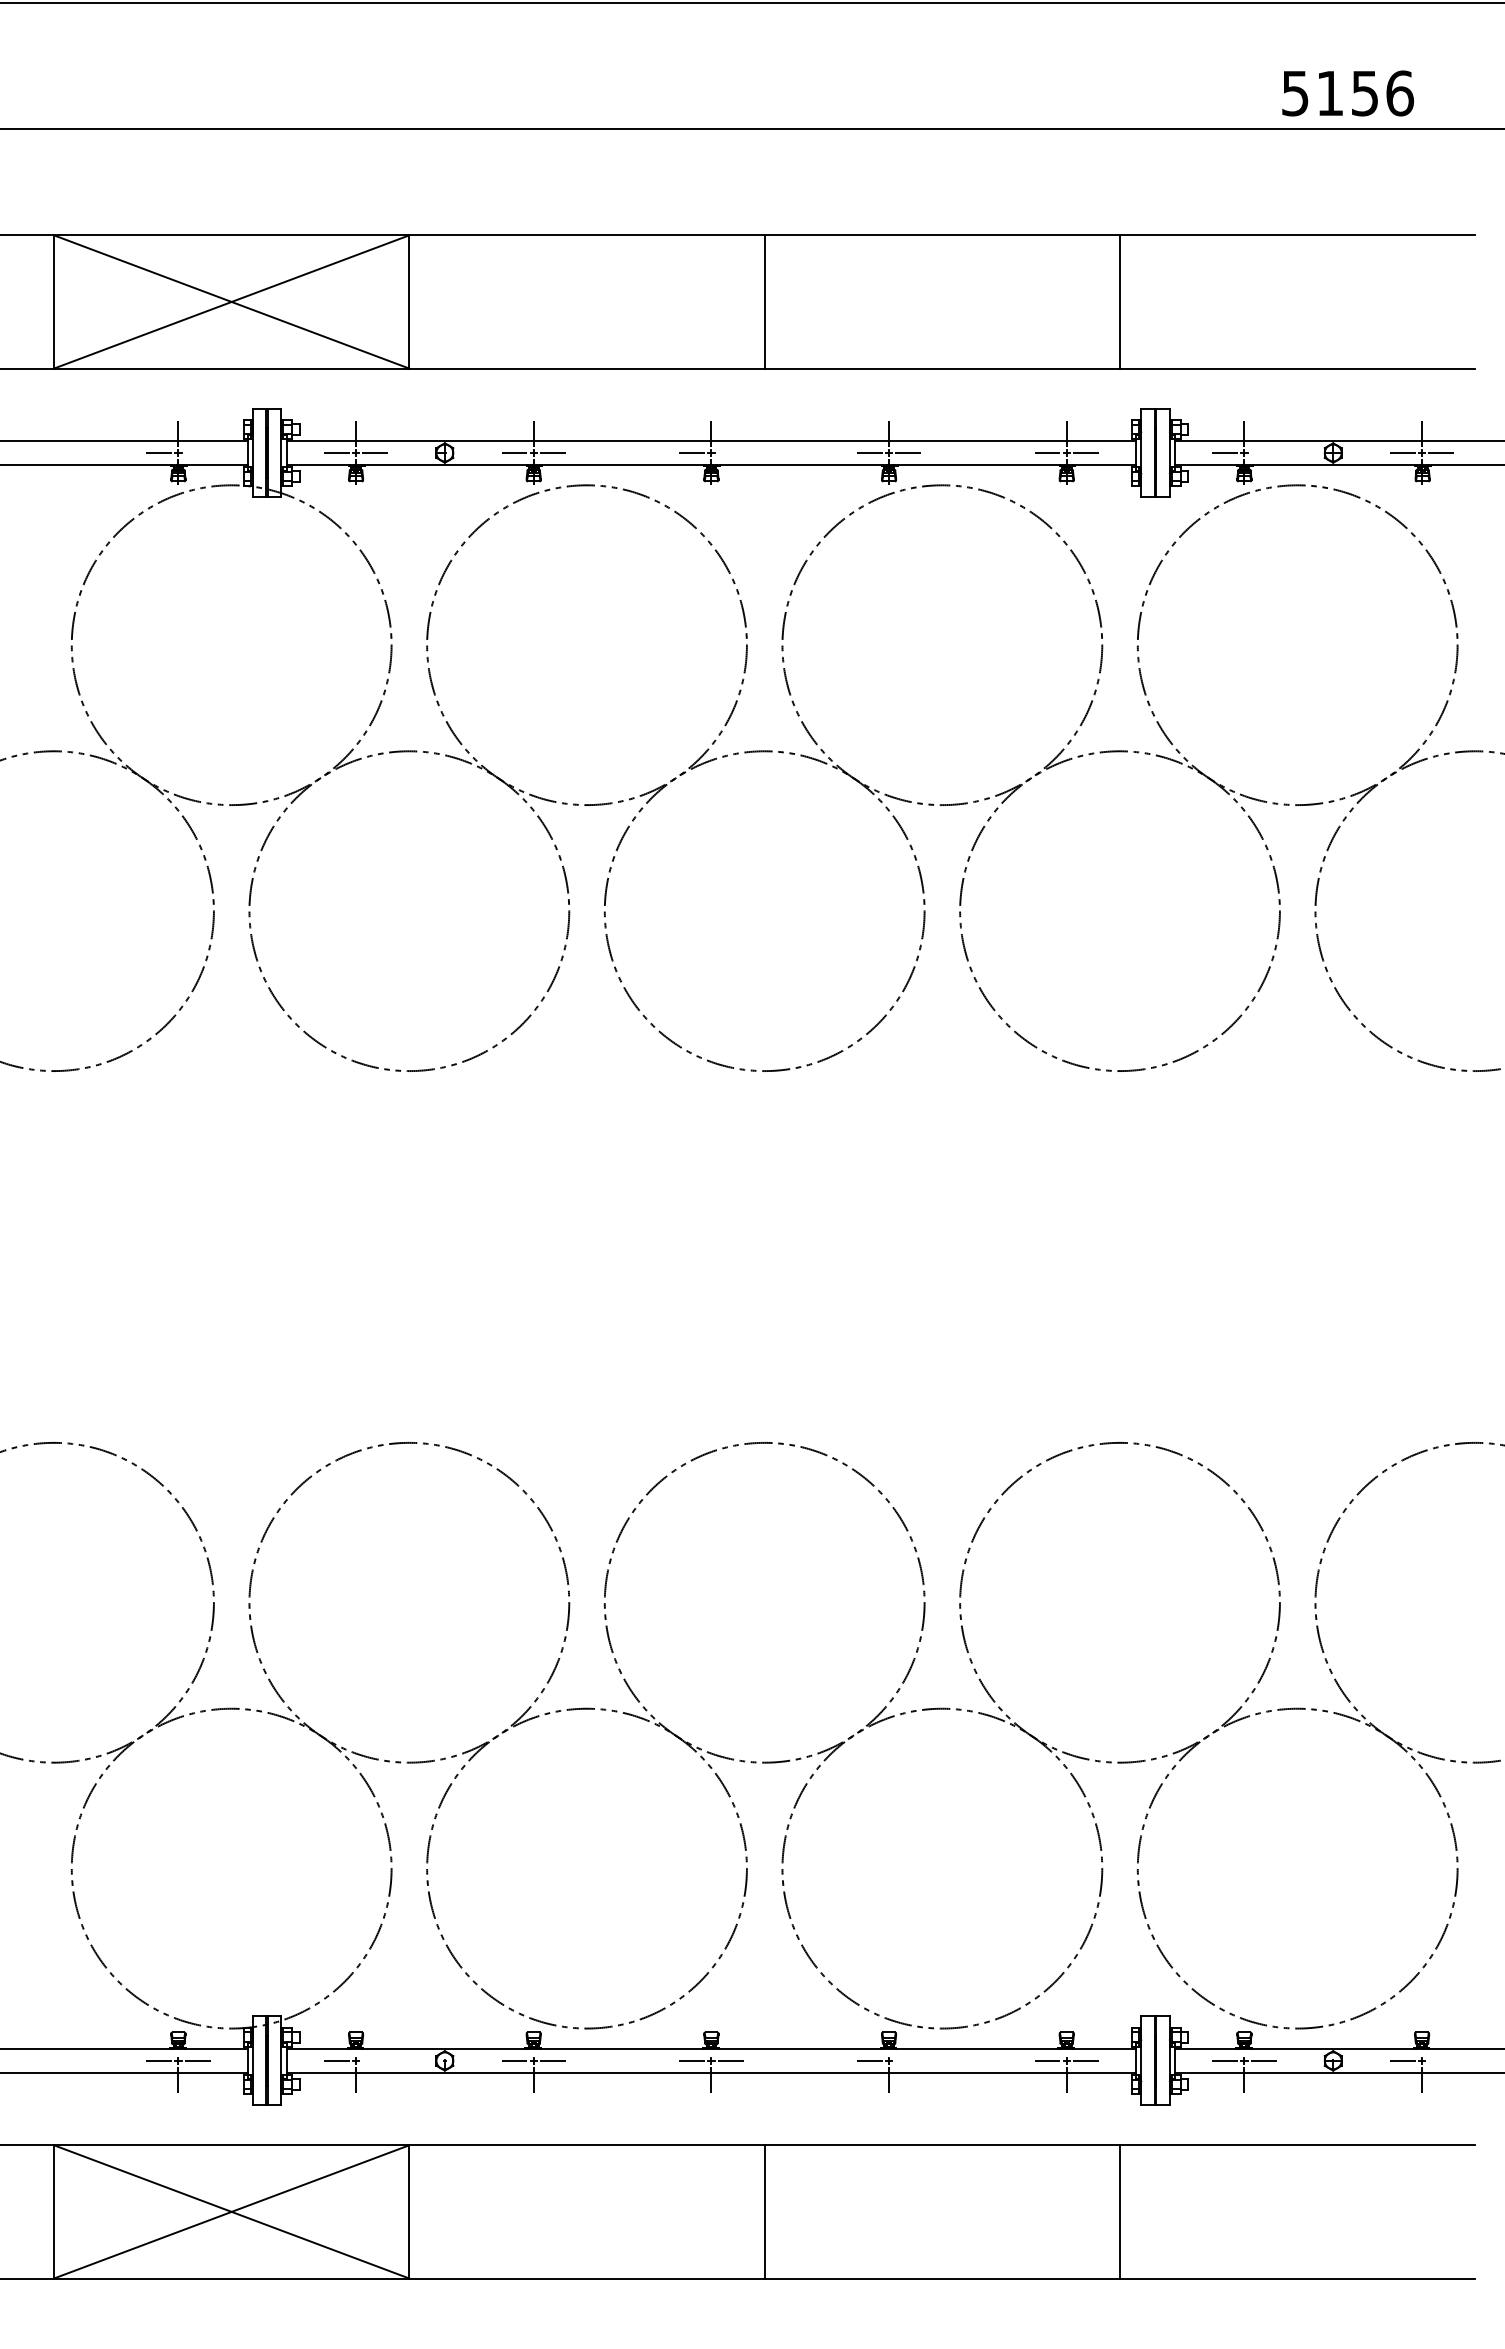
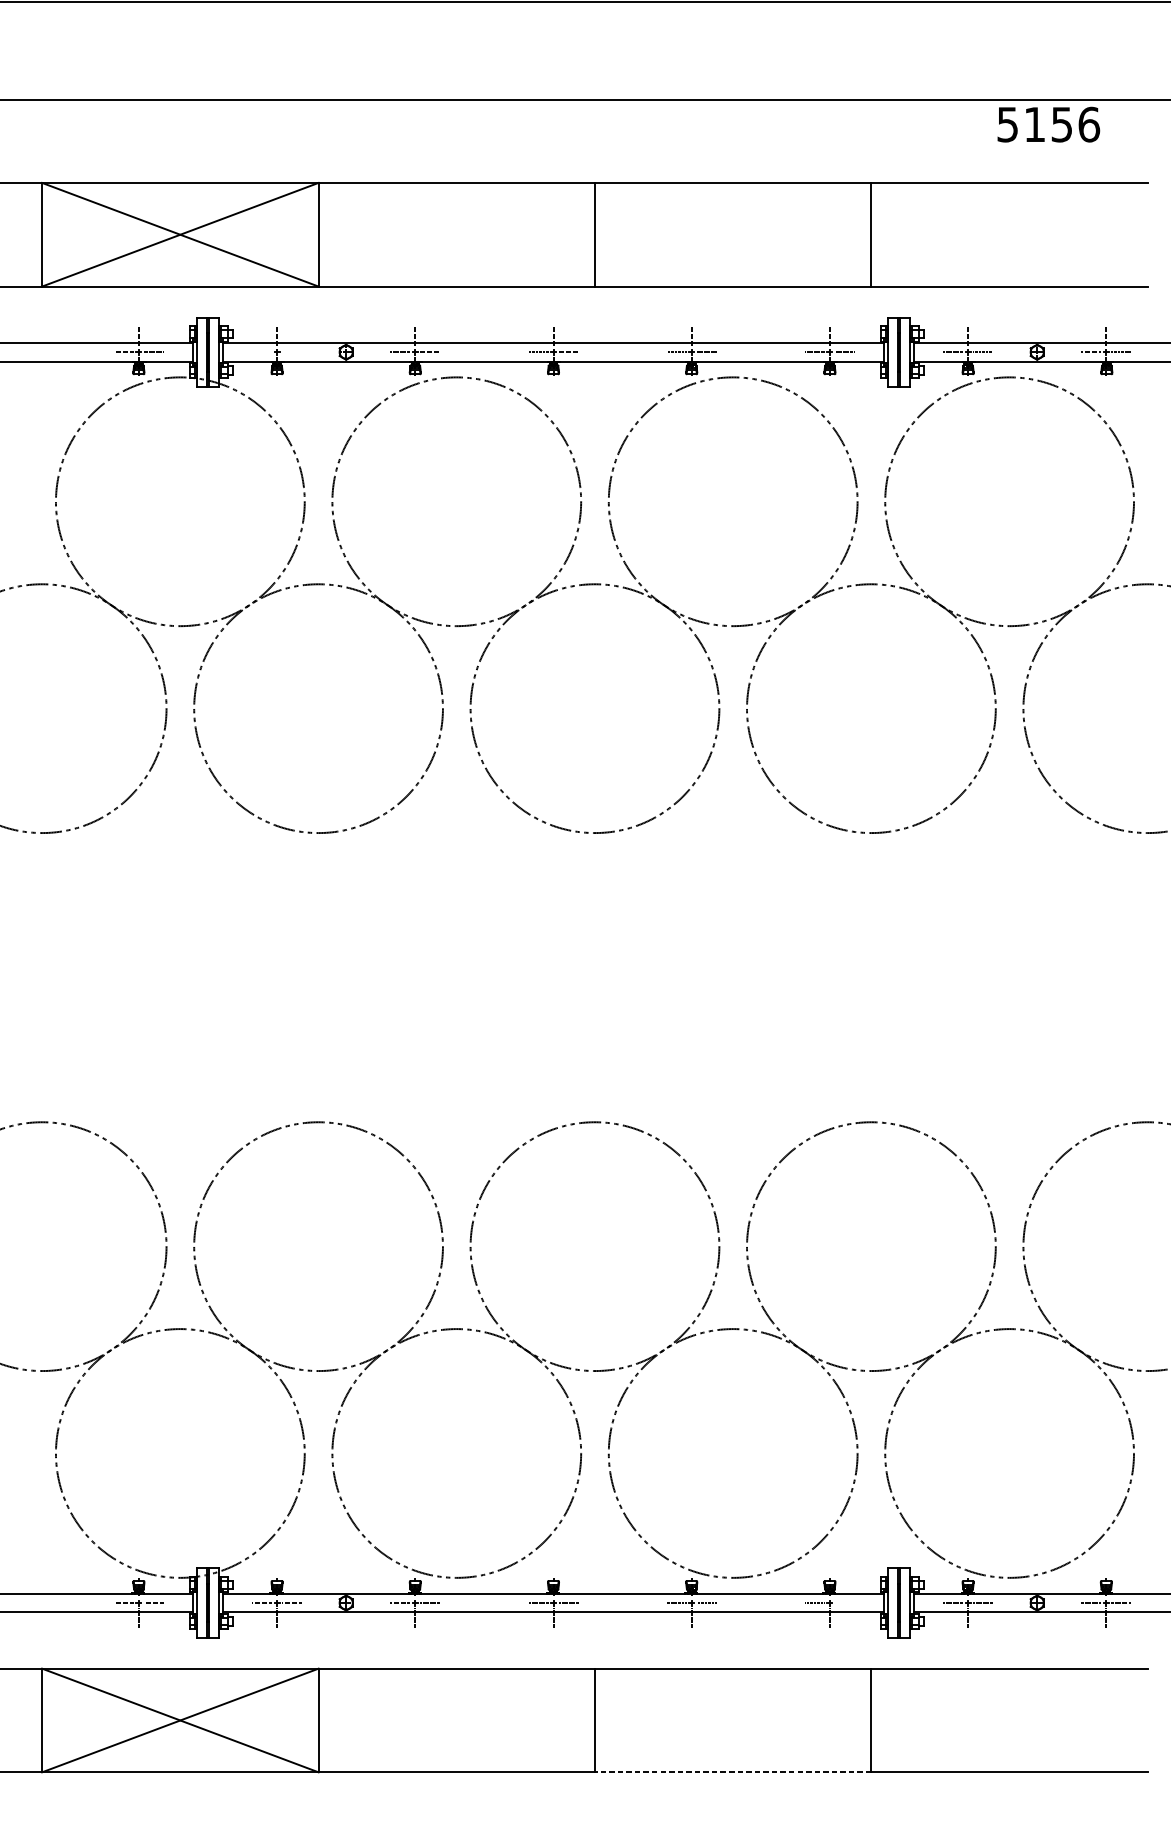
text: (1347, 93) -> (1048, 124), moved
line: (336, 452) -> (261, 351), removed
line: (375, 452) -> (292, 351), removed
line: (1085, 2060) -> (844, 1602), removed
line: (942, 2278) -> (733, 1772), solid -> dashed

